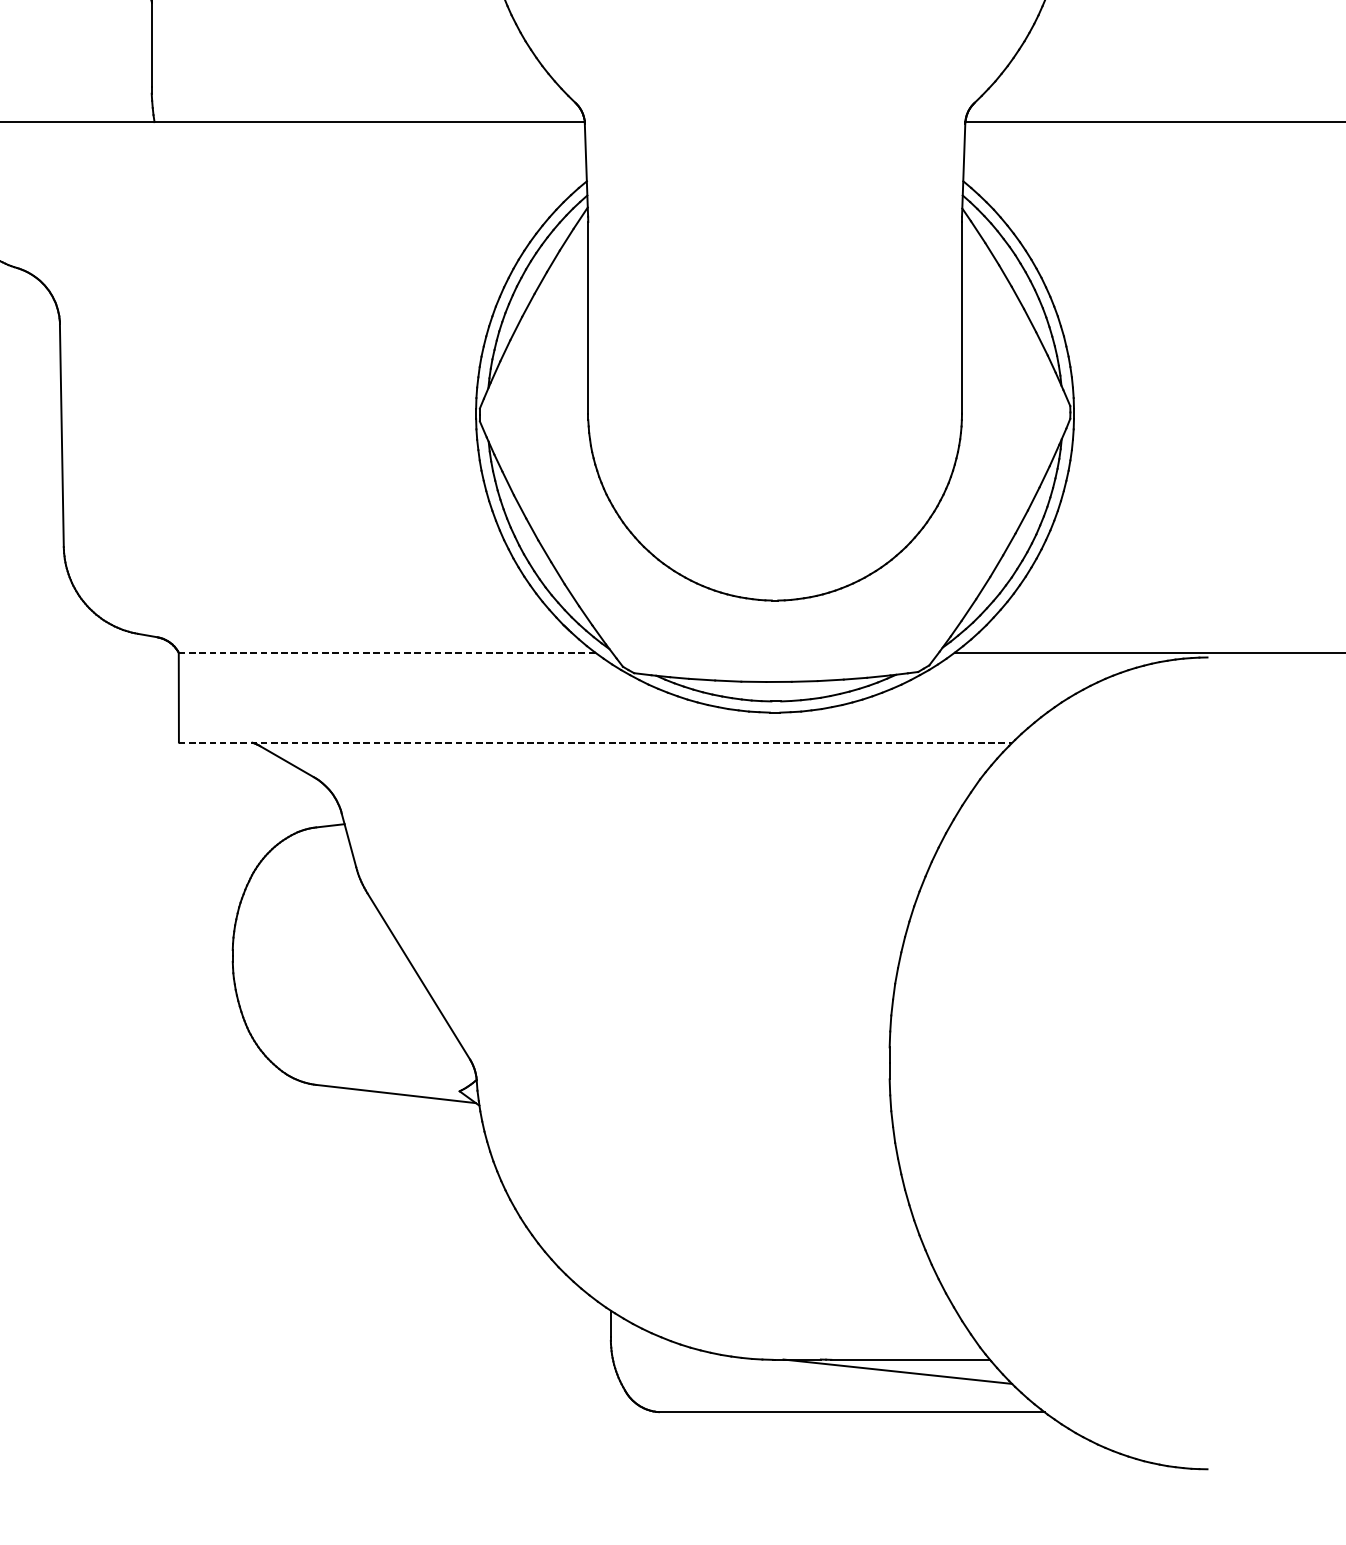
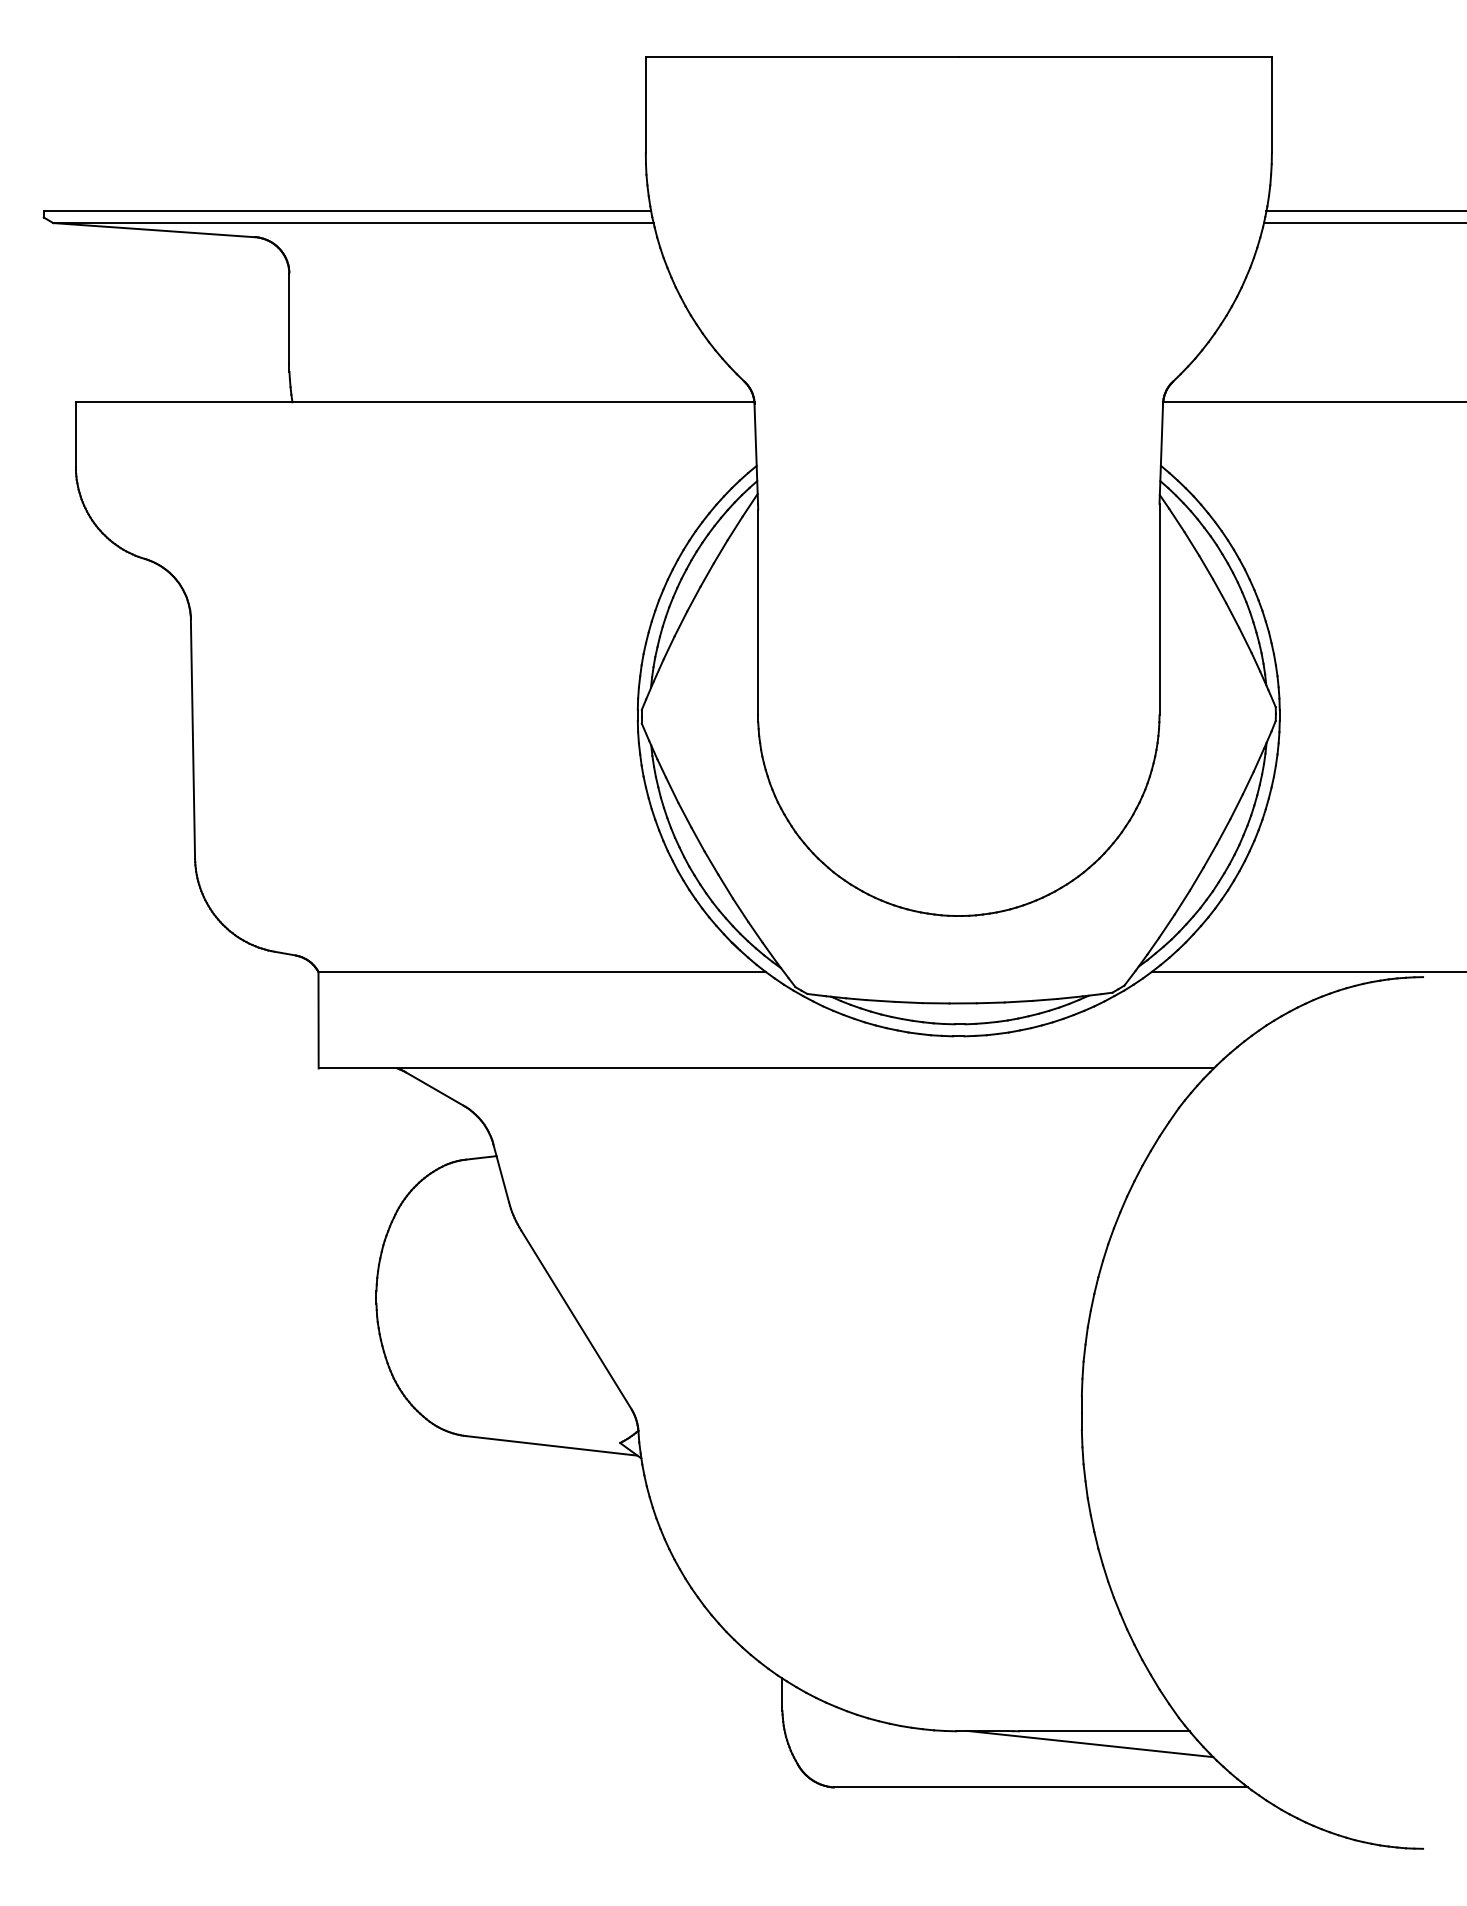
line: (387, 653) -> (542, 972), dashed -> solid
line: (595, 742) -> (766, 1068), dashed -> solid

